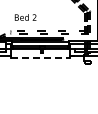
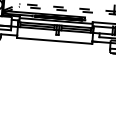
line: (40, 58) -> (54, 41), dashed -> solid

